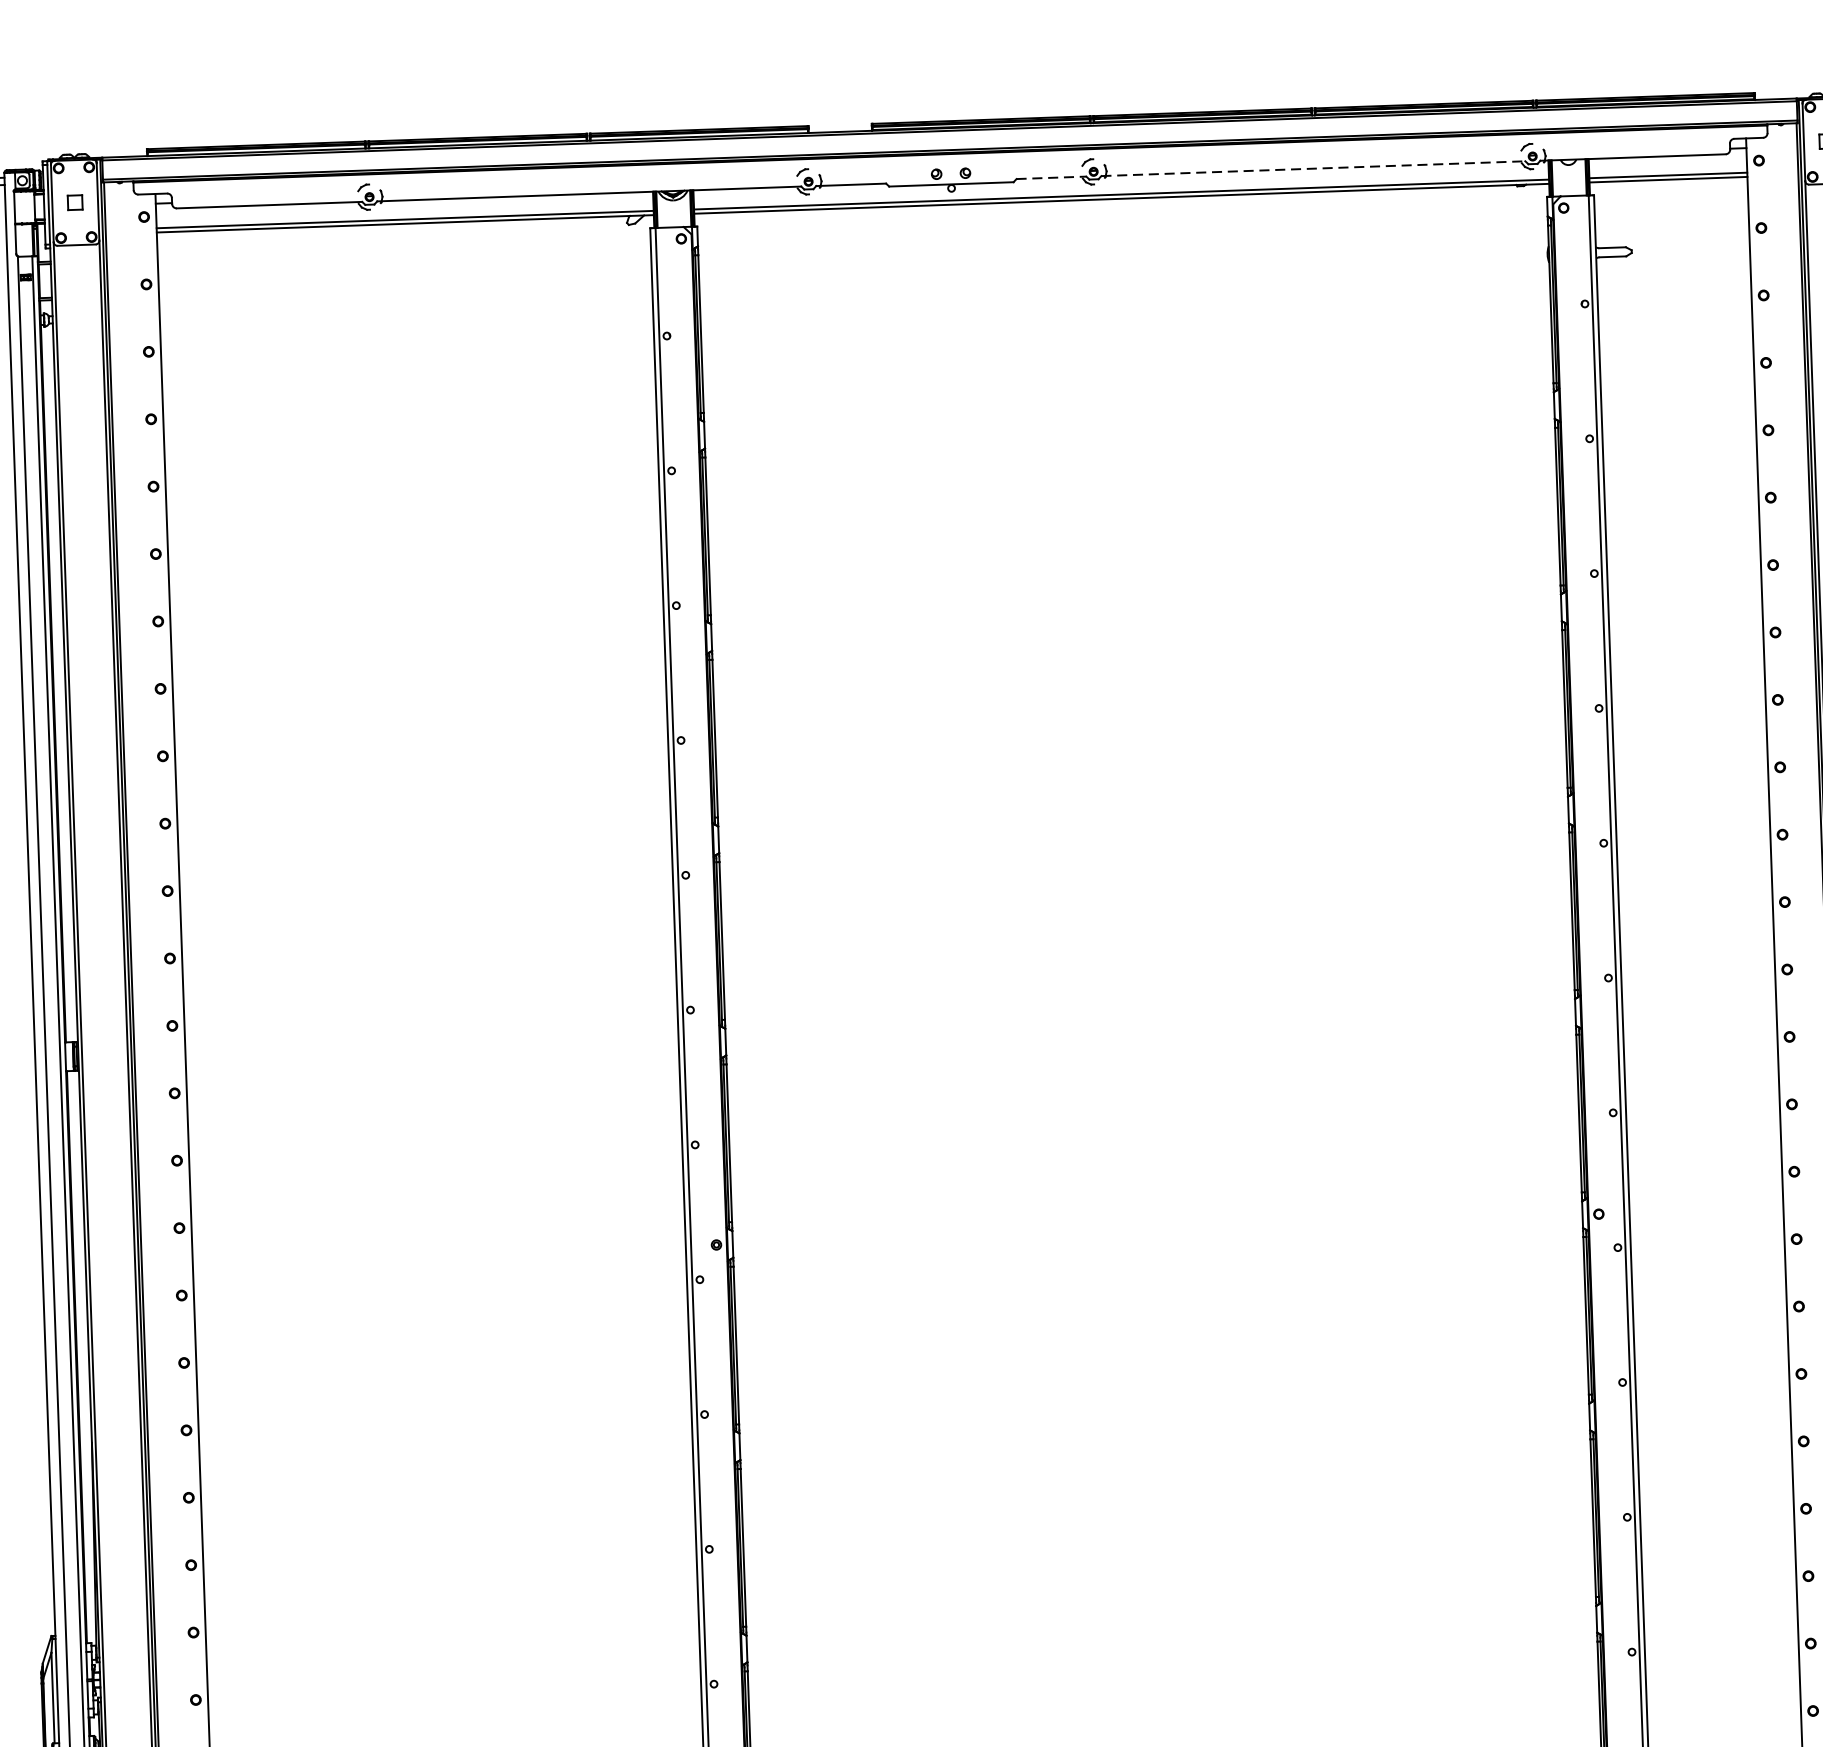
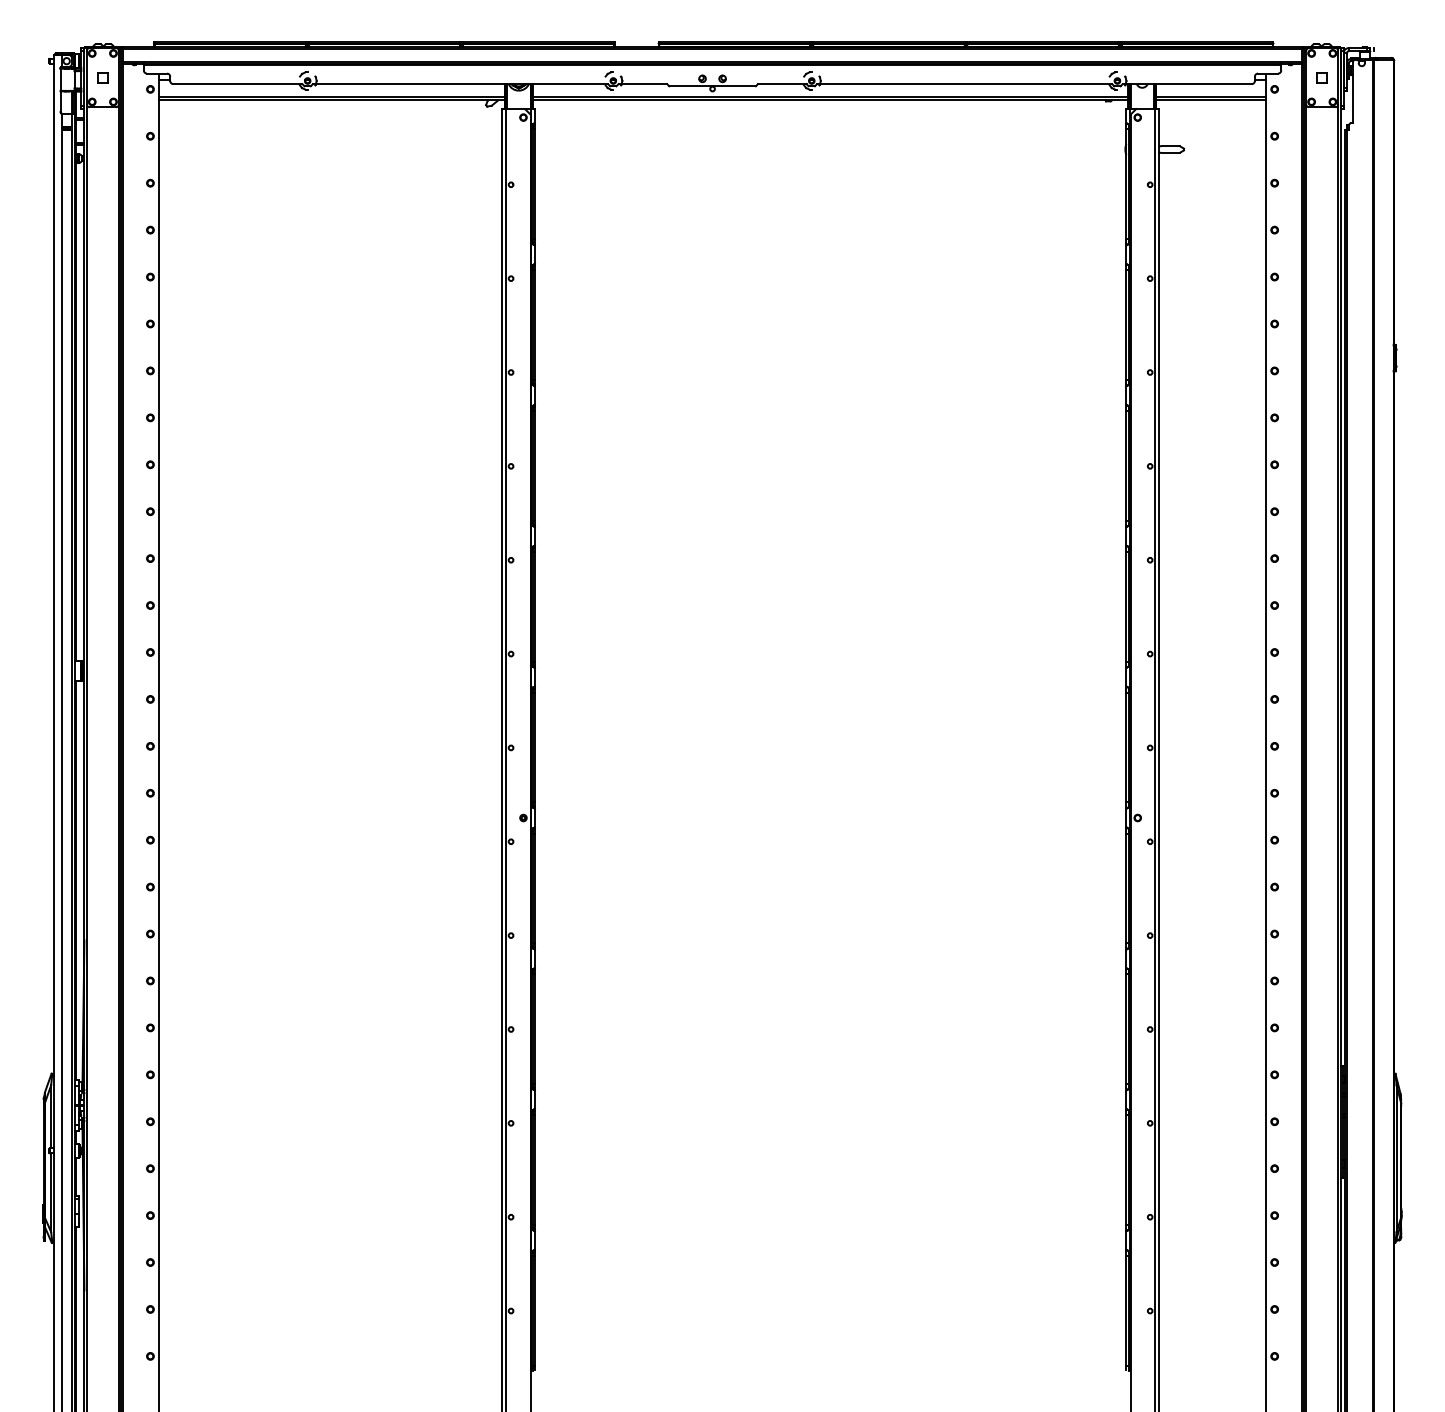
line: (1313, 169) -> (964, 84), dashed -> solid
line: (1051, 178) -> (782, 84), dashed -> solid

